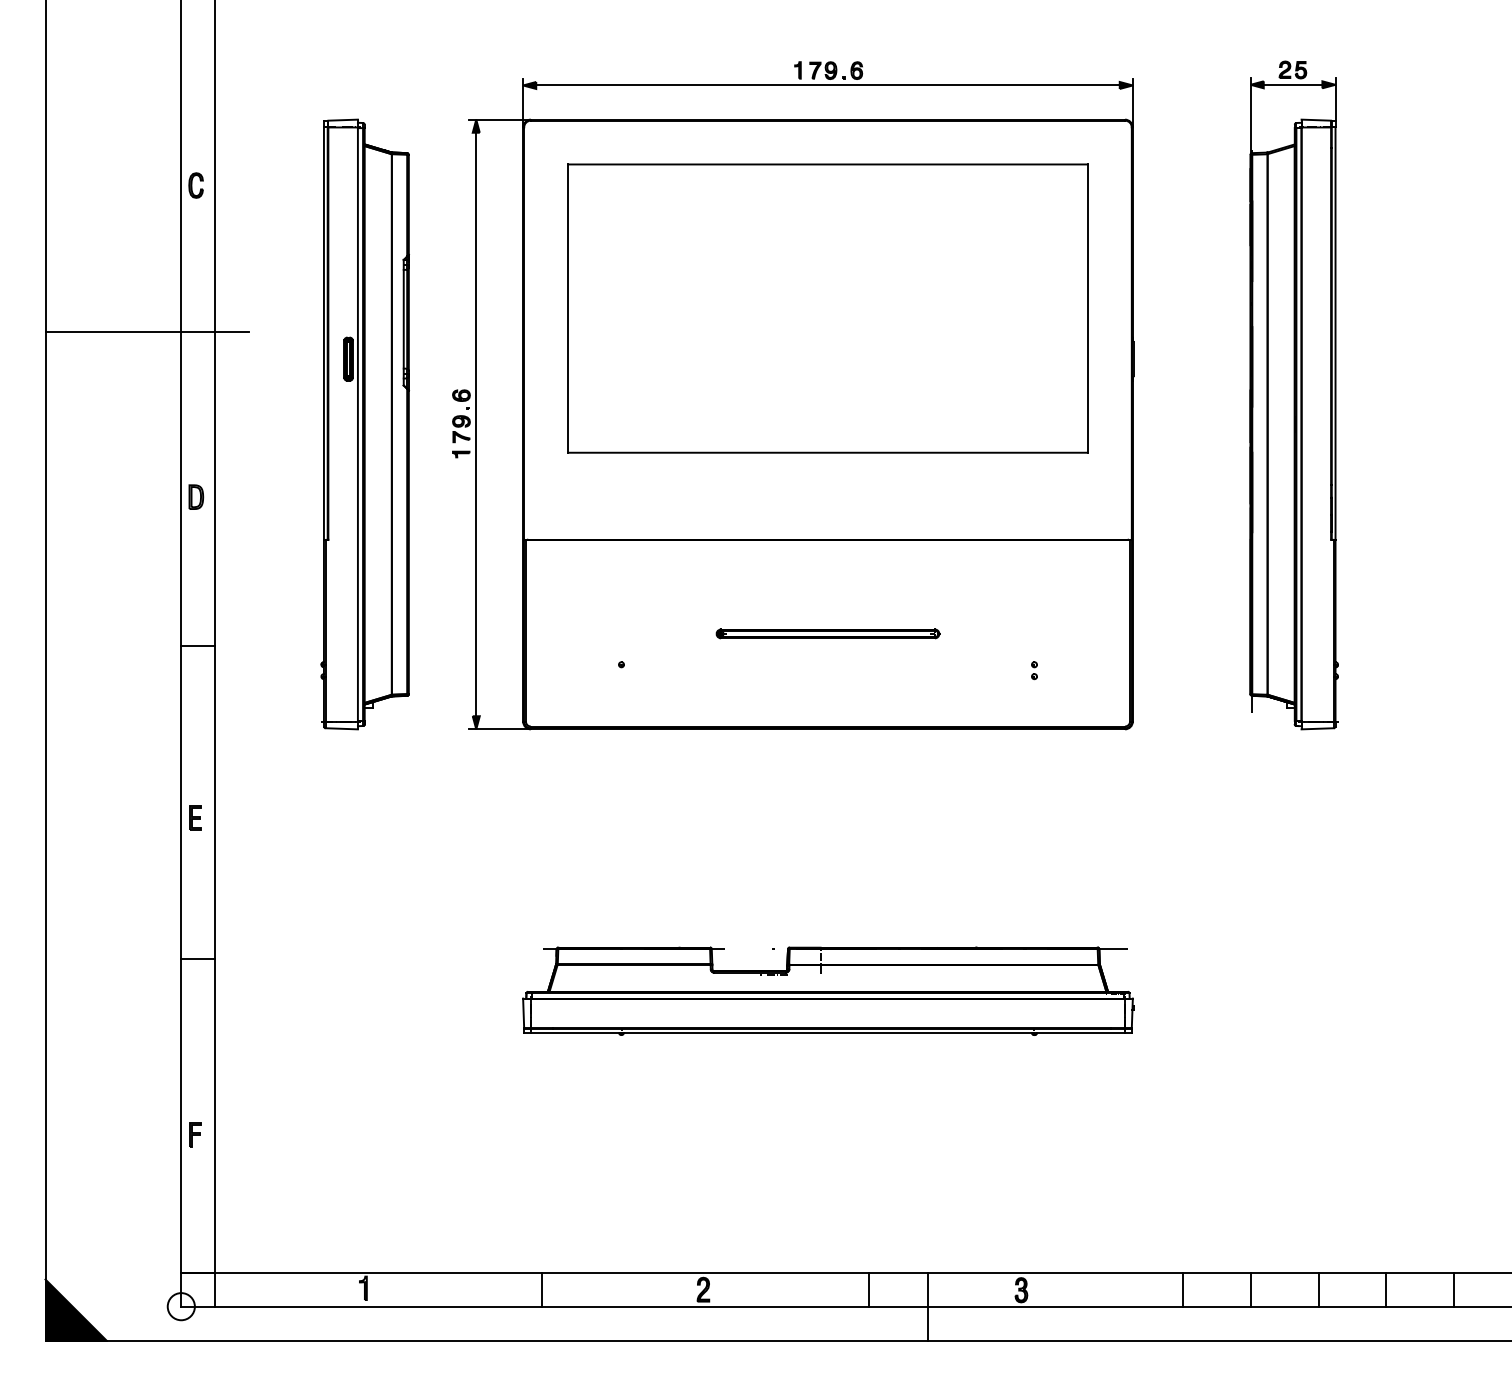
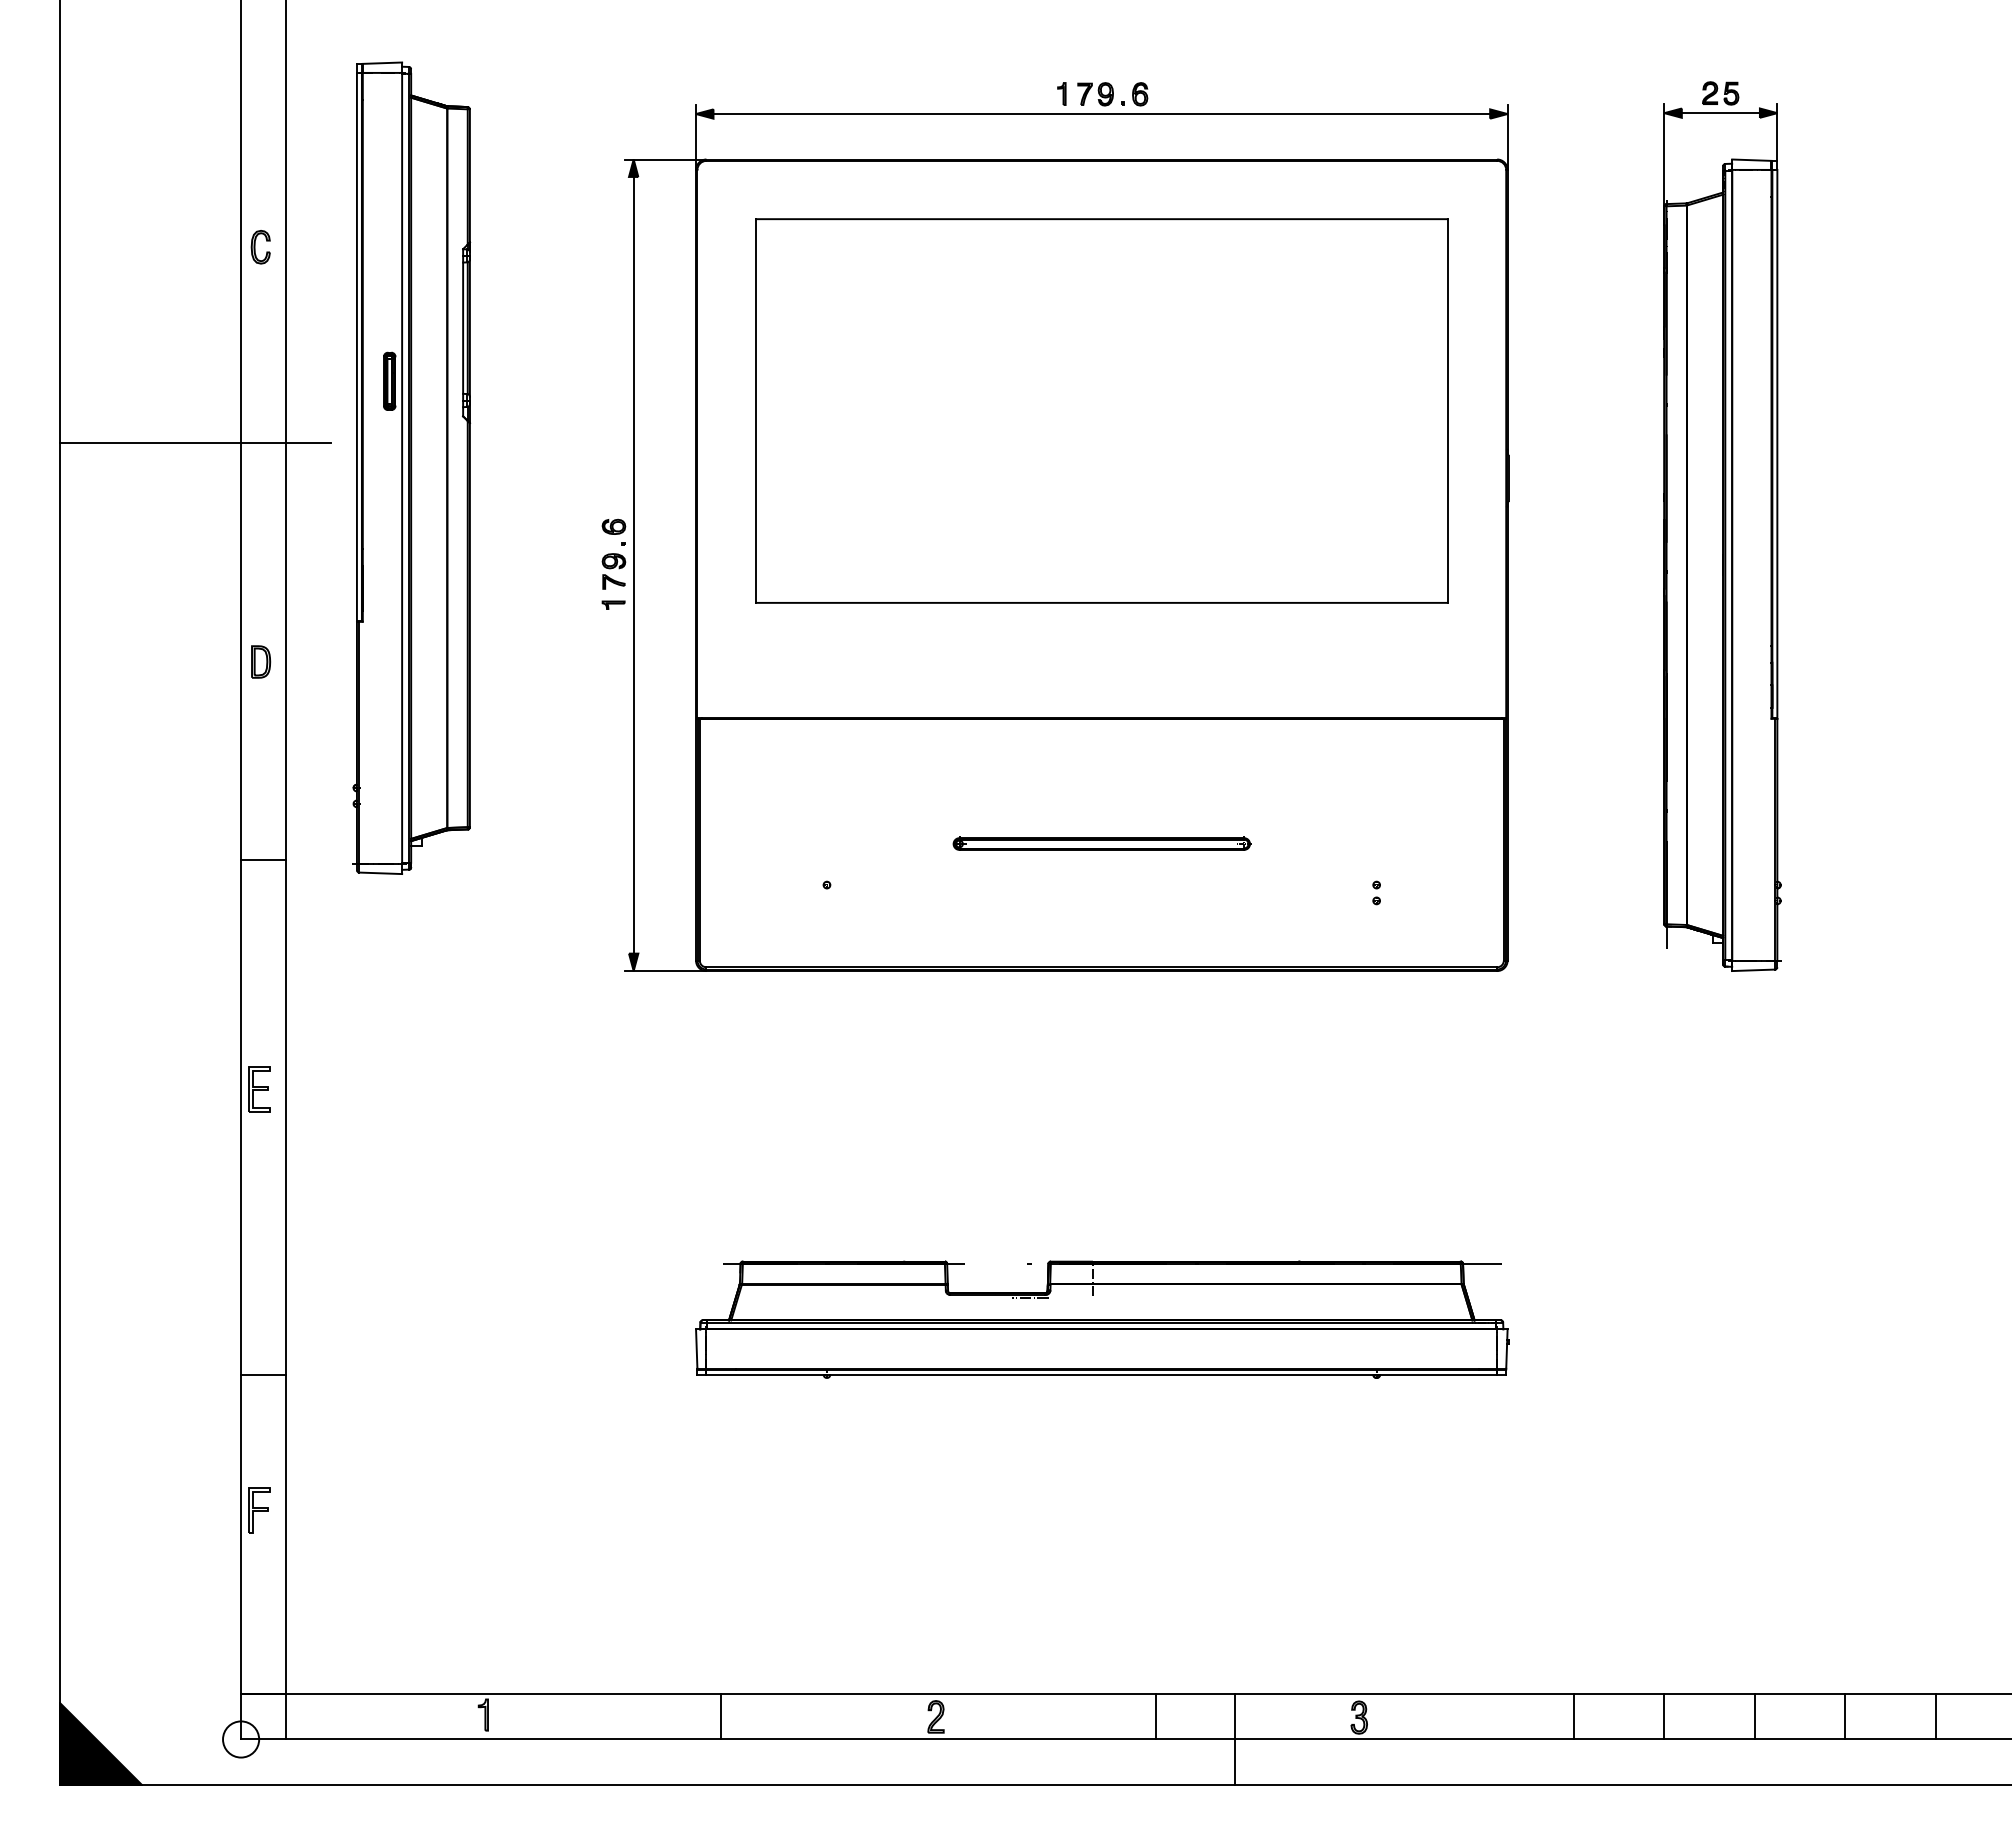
part: (364, 423) -> (411, 467), moved
part: (195, 818) -> (259, 1089), size x1.4
line: (198, 959) -> (263, 1375), moved
part: (195, 1134) -> (259, 1510), size x1.4

